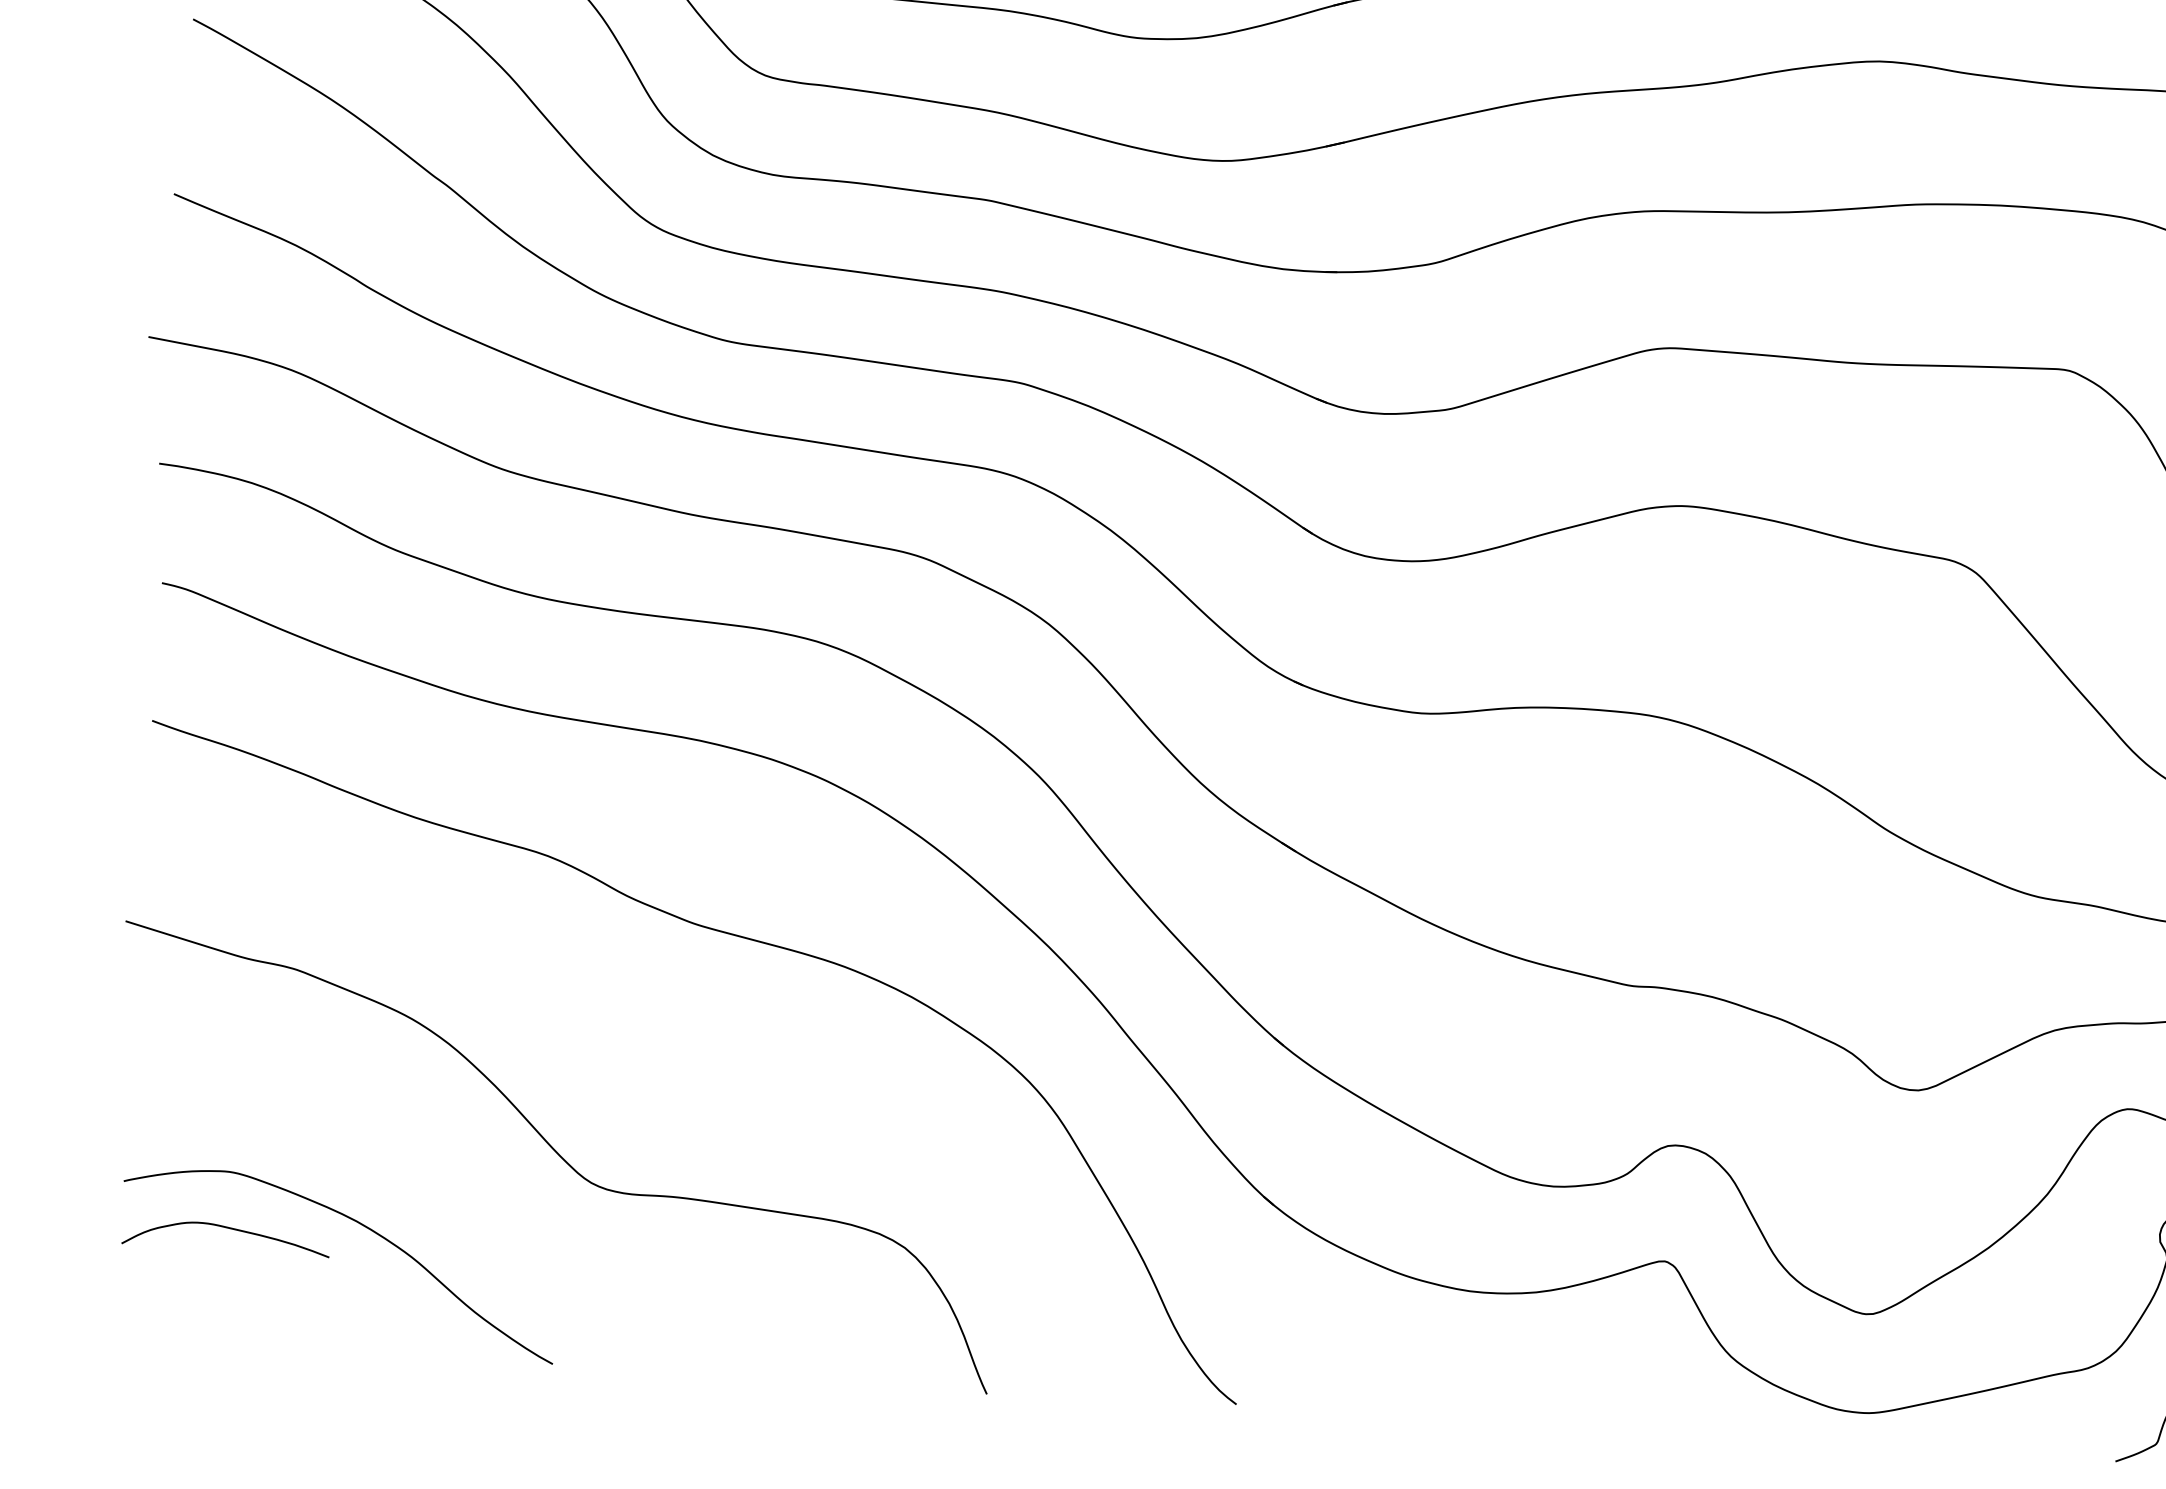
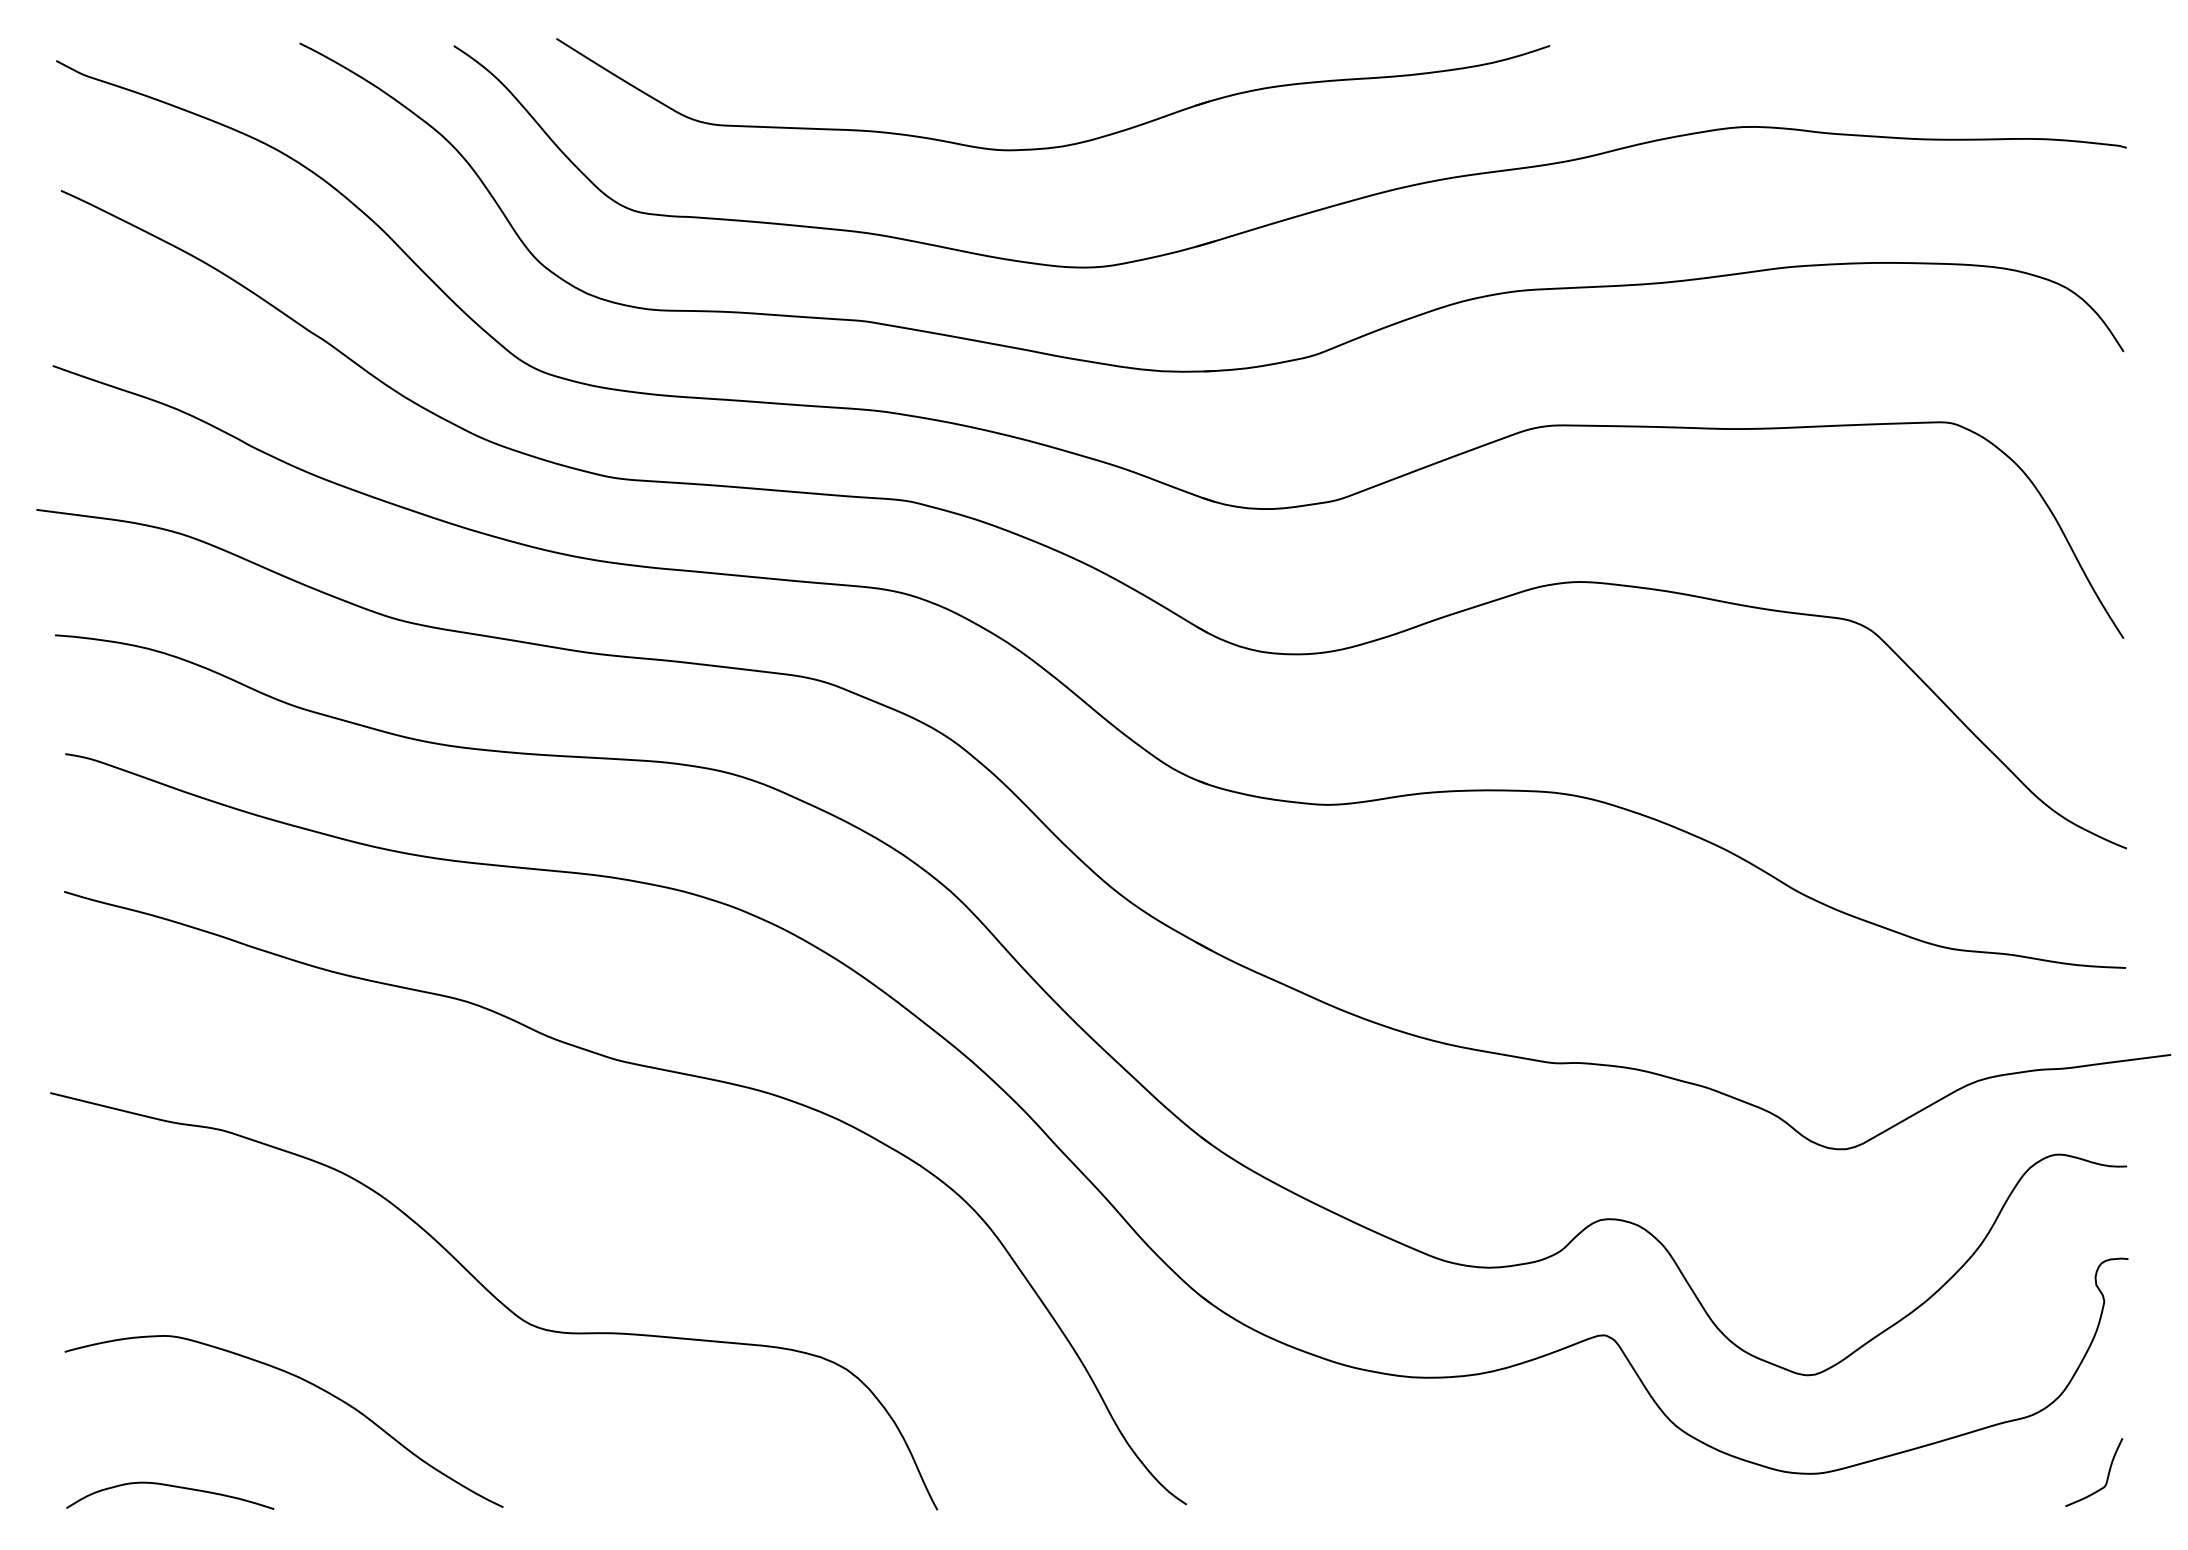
curve: (229, 1229) -> (173, 1487), moved

